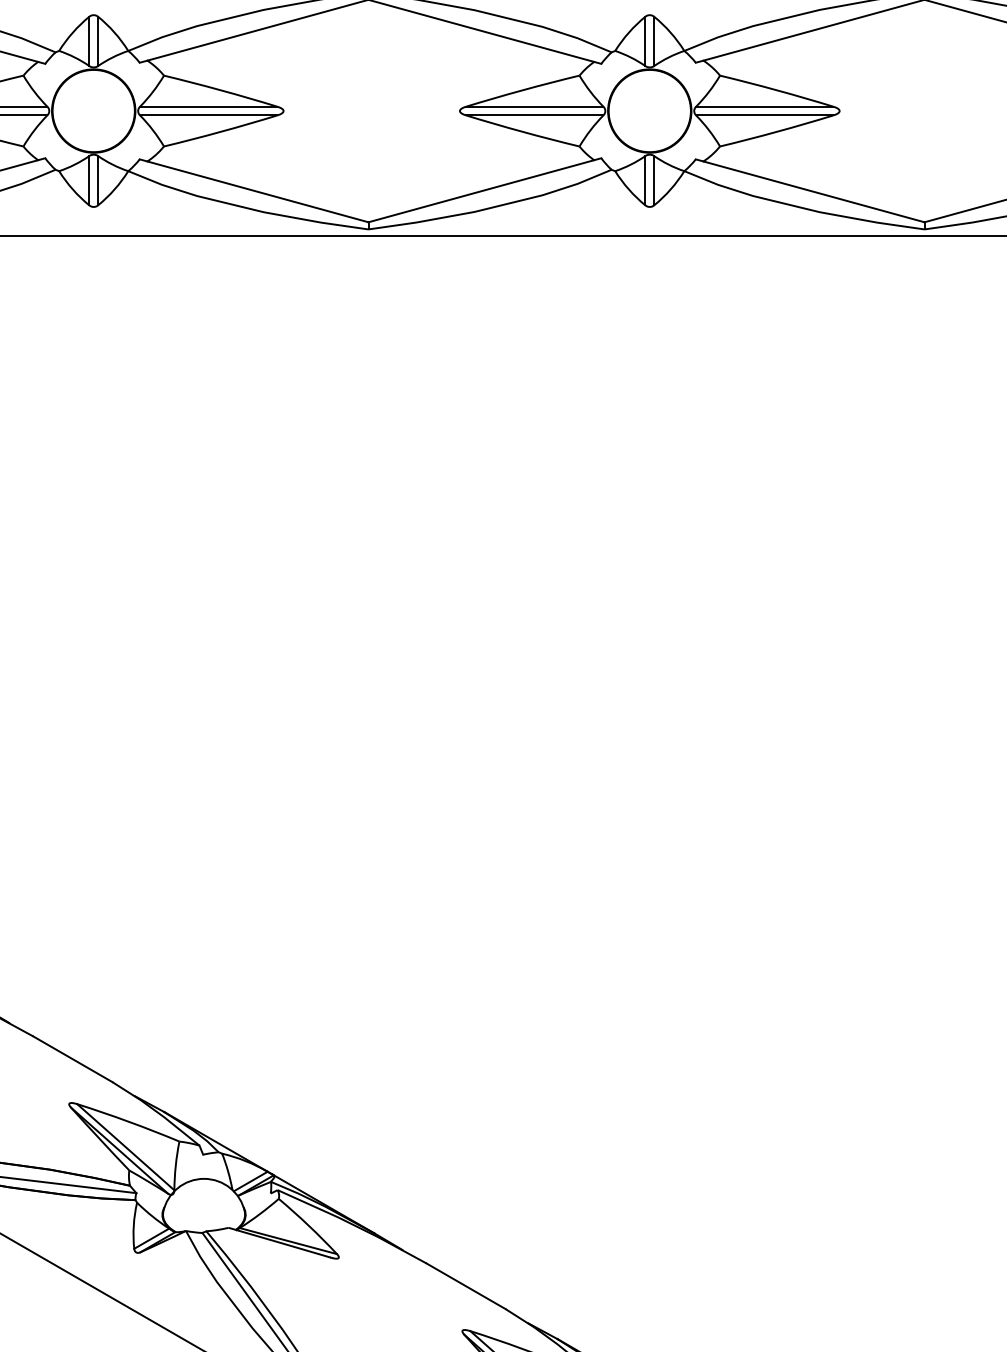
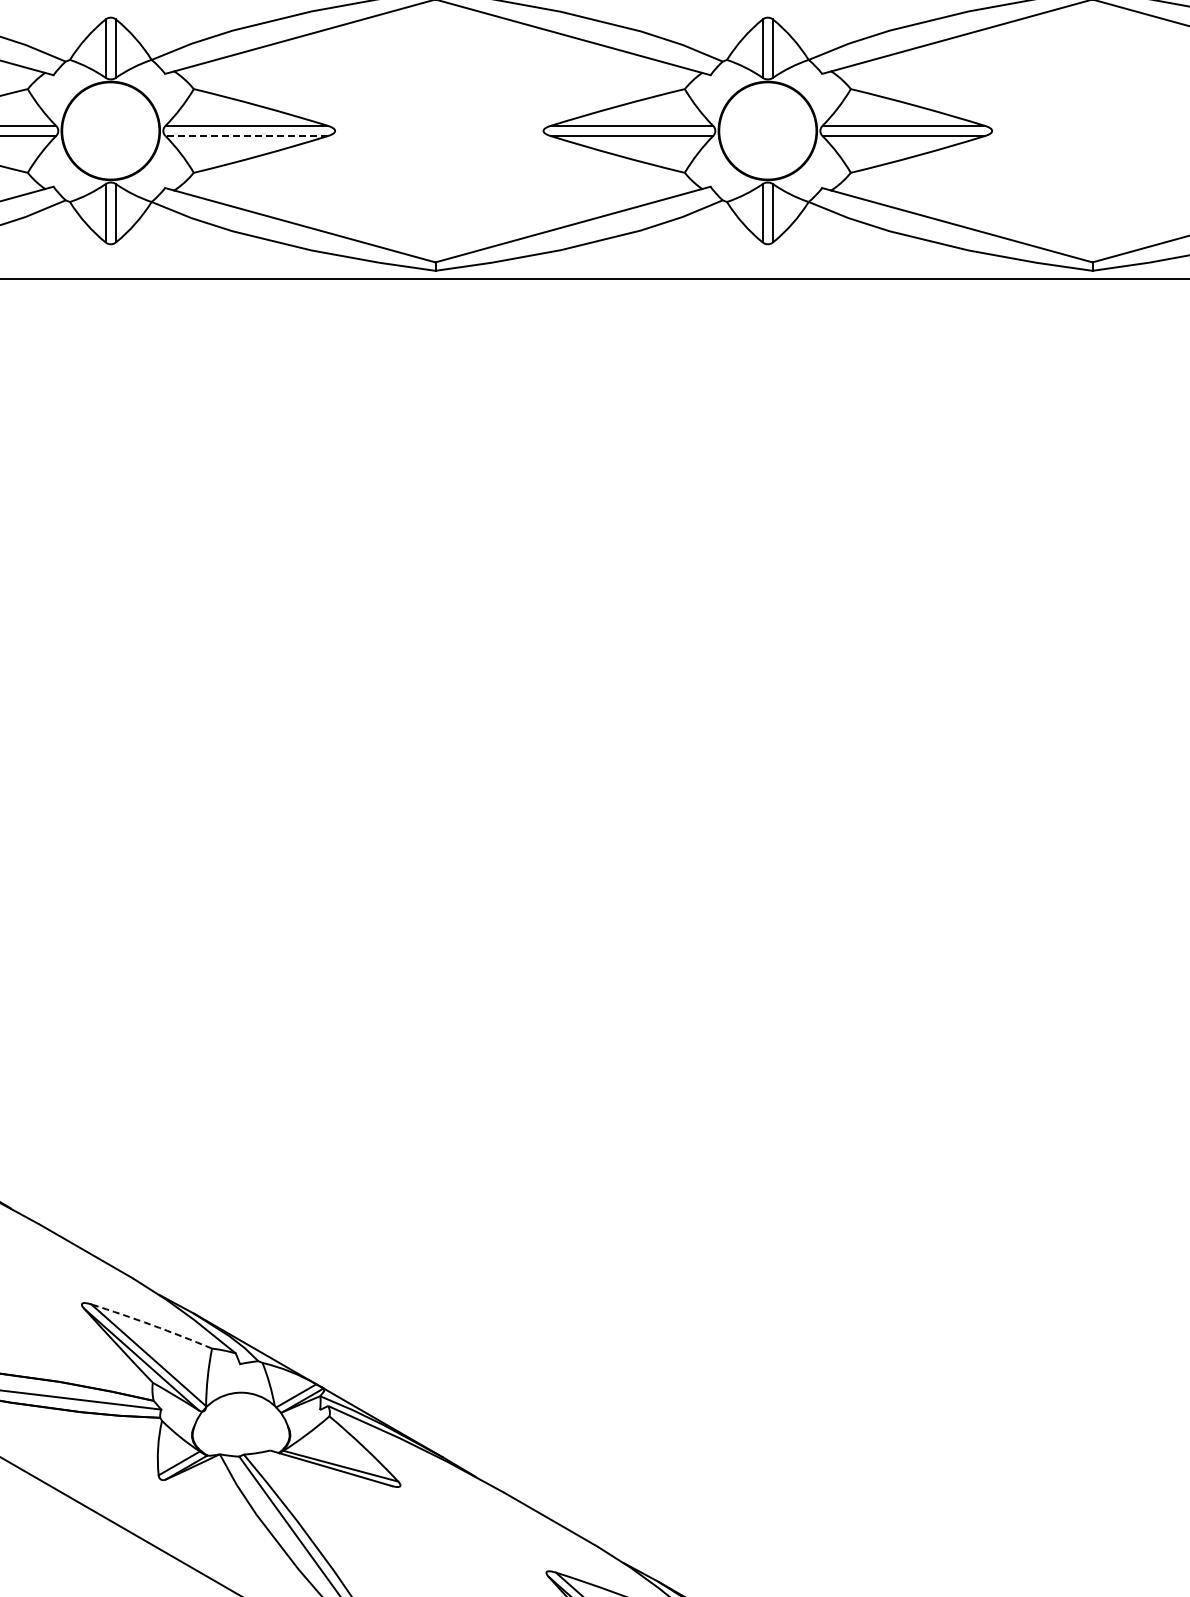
line: (208, 115) -> (246, 136), solid -> dashed
arc: (129, 1122) -> (152, 1325), solid -> dashed

